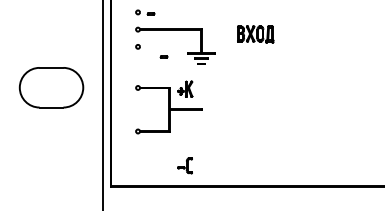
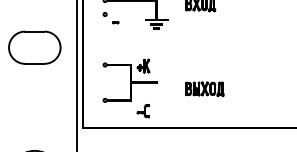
part: (163, 56) -> (115, 22), moved
part: (168, 107) -> (129, 80), moved
part: (260, 138) -> (204, 89), added

